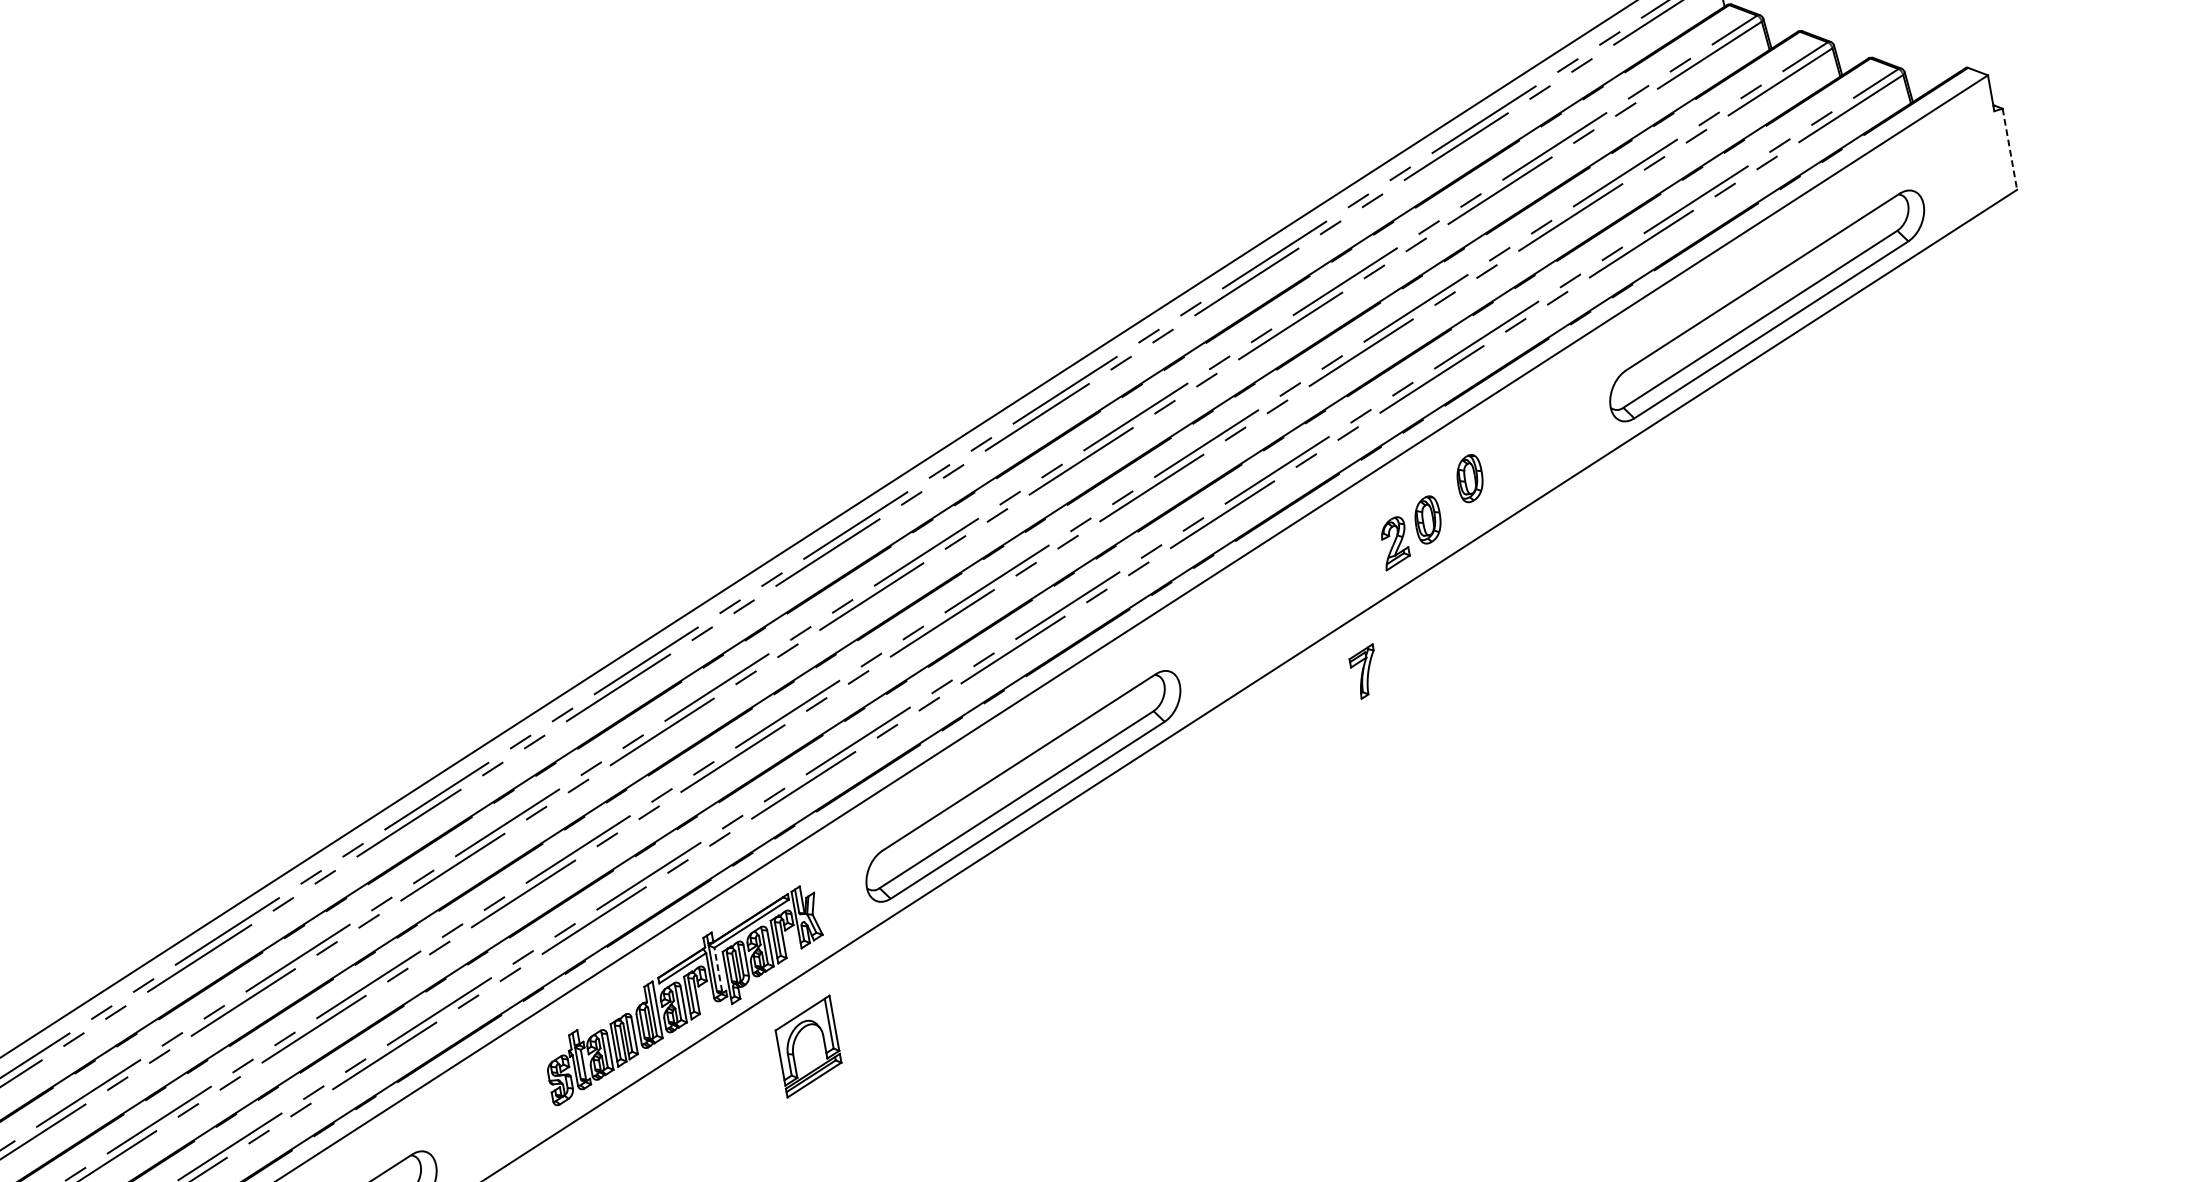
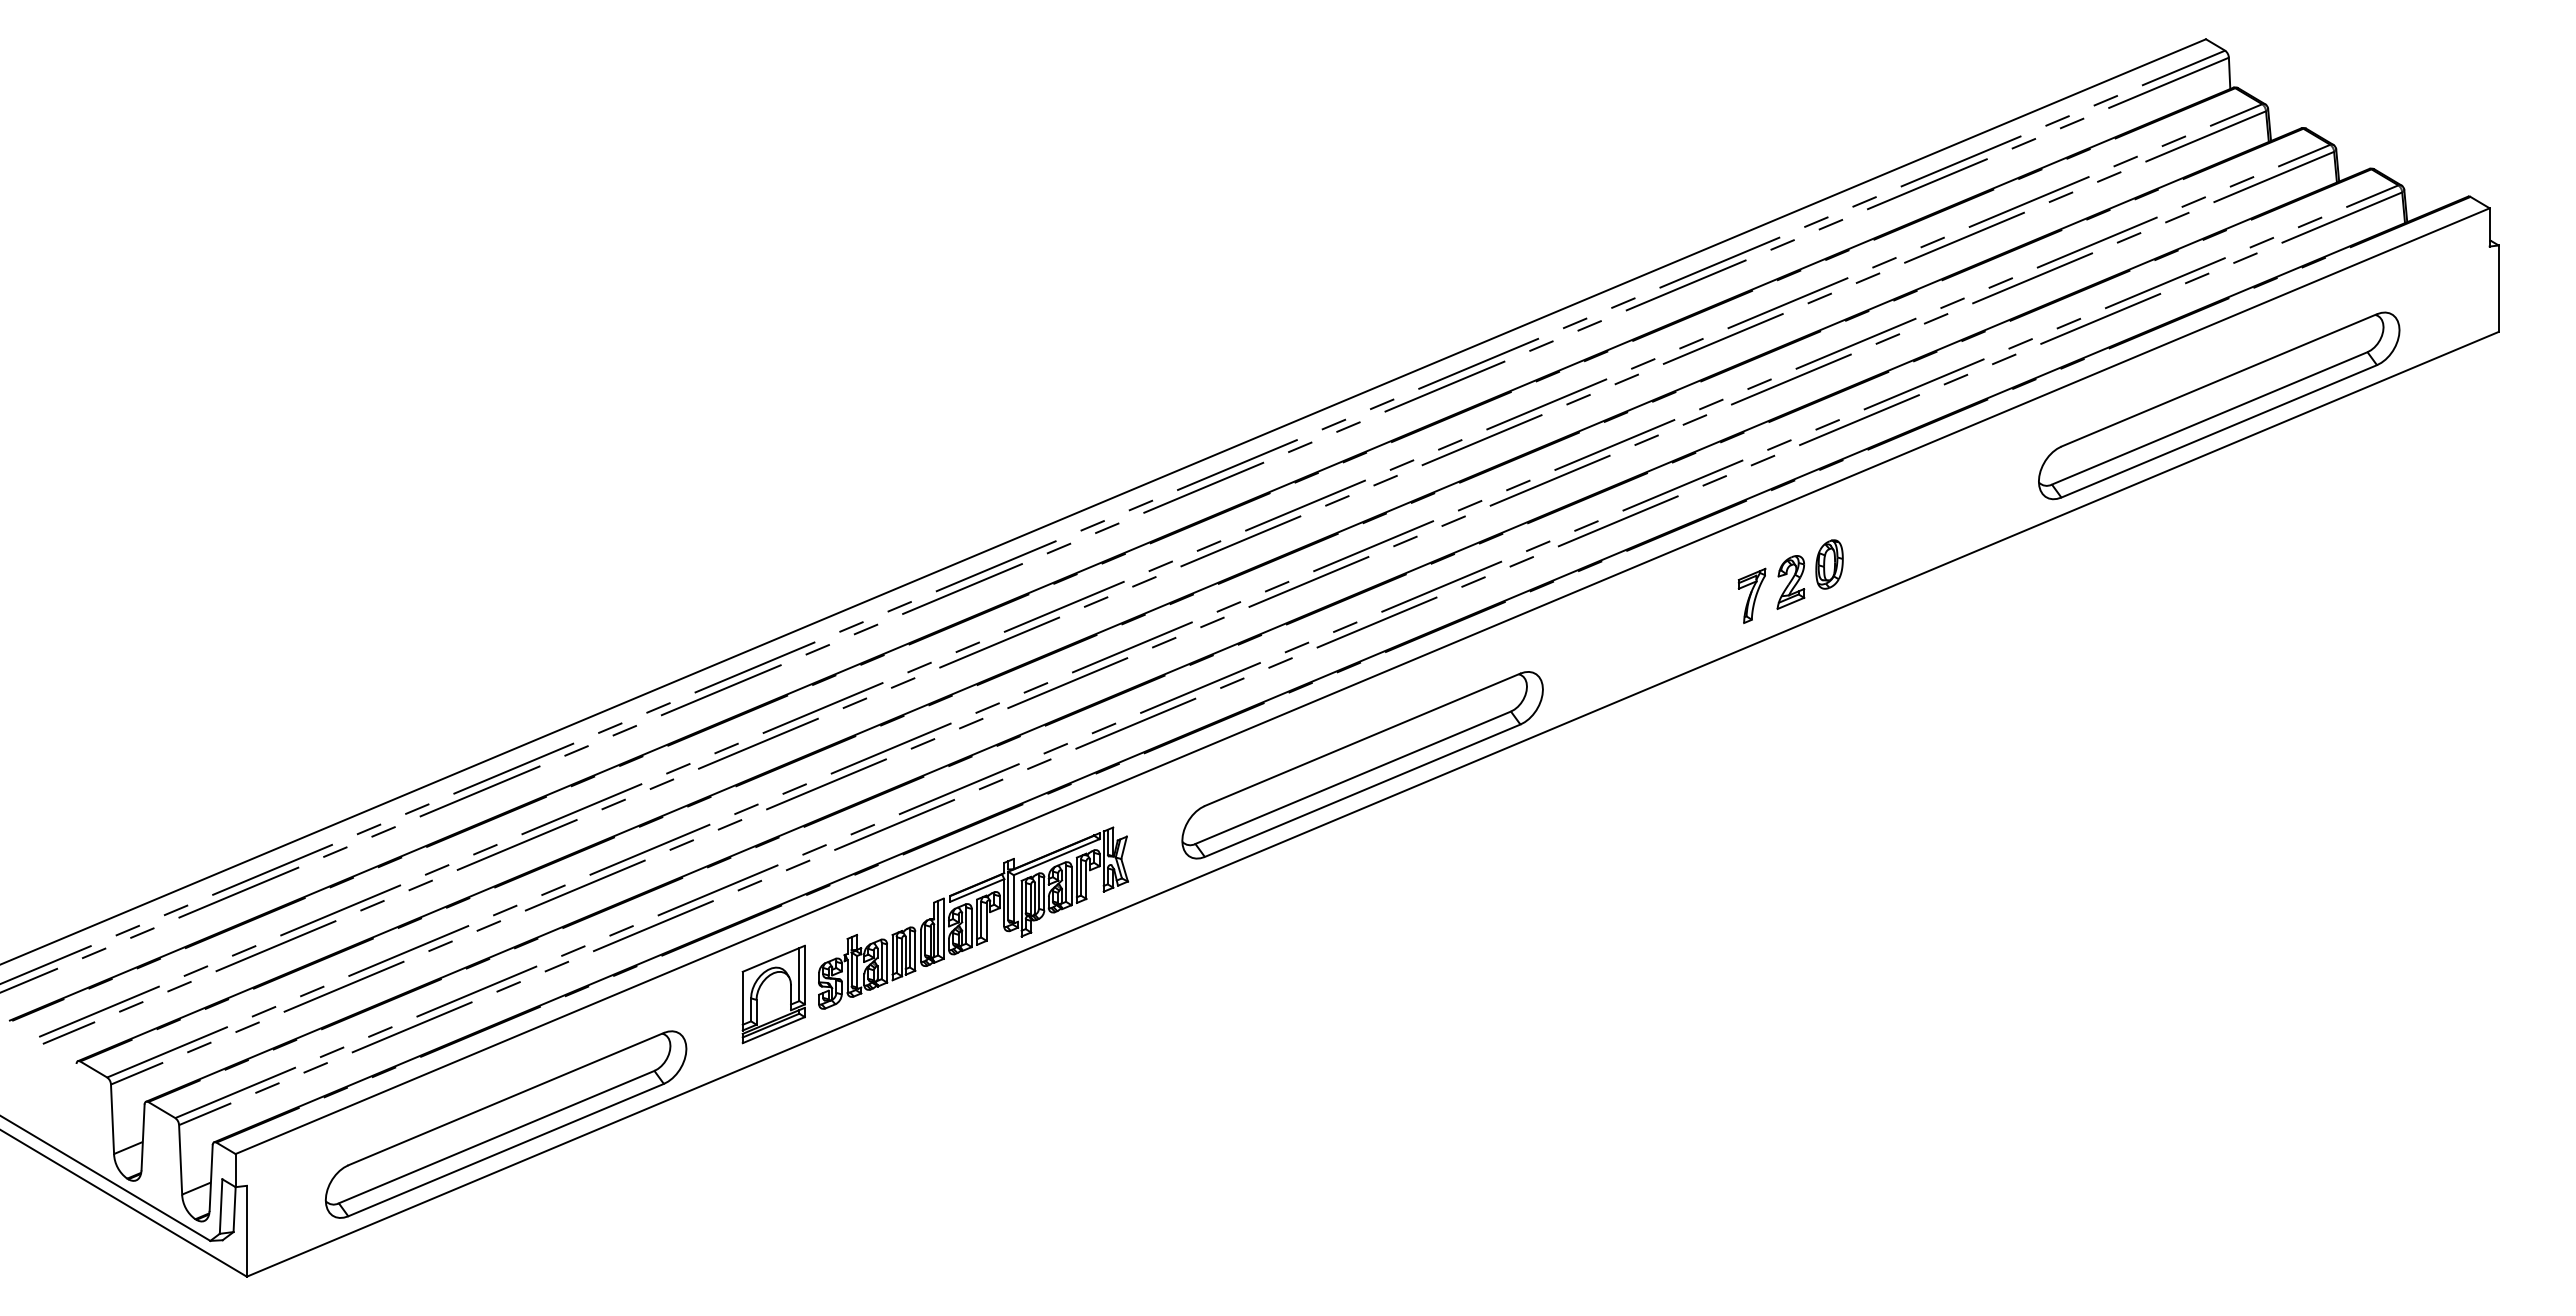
line: (2009, 150) -> (2498, 289), dashed -> solid
part: (1469, 478) -> (1880, 529), removed
part: (1363, 671) -> (1751, 595), moved
line: (717, 968) -> (1013, 897), dashed -> solid
part: (808, 1046) -> (773, 994), moved

